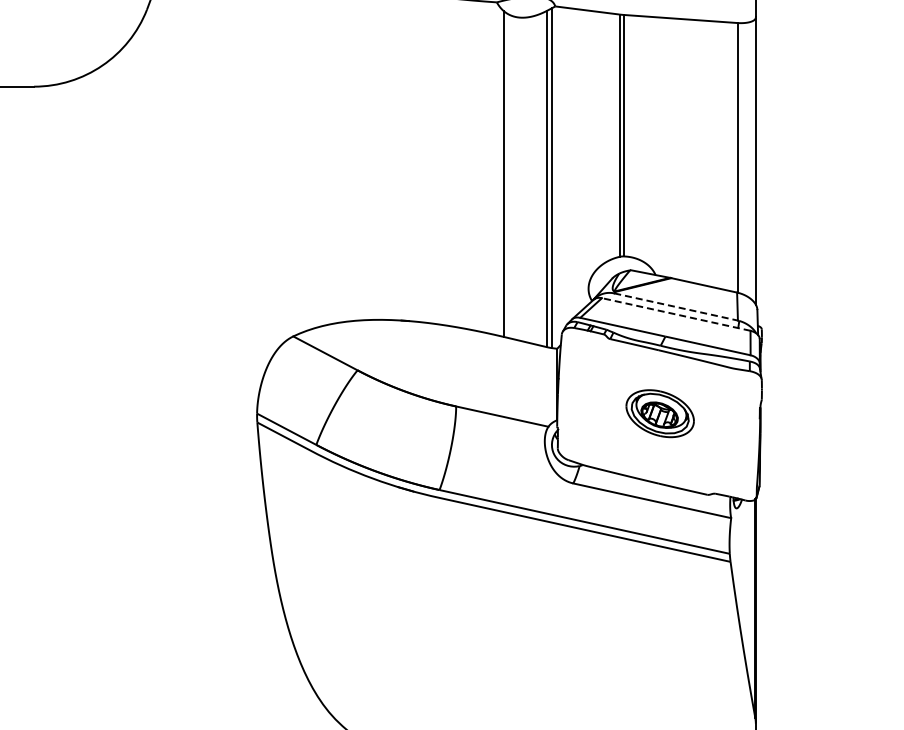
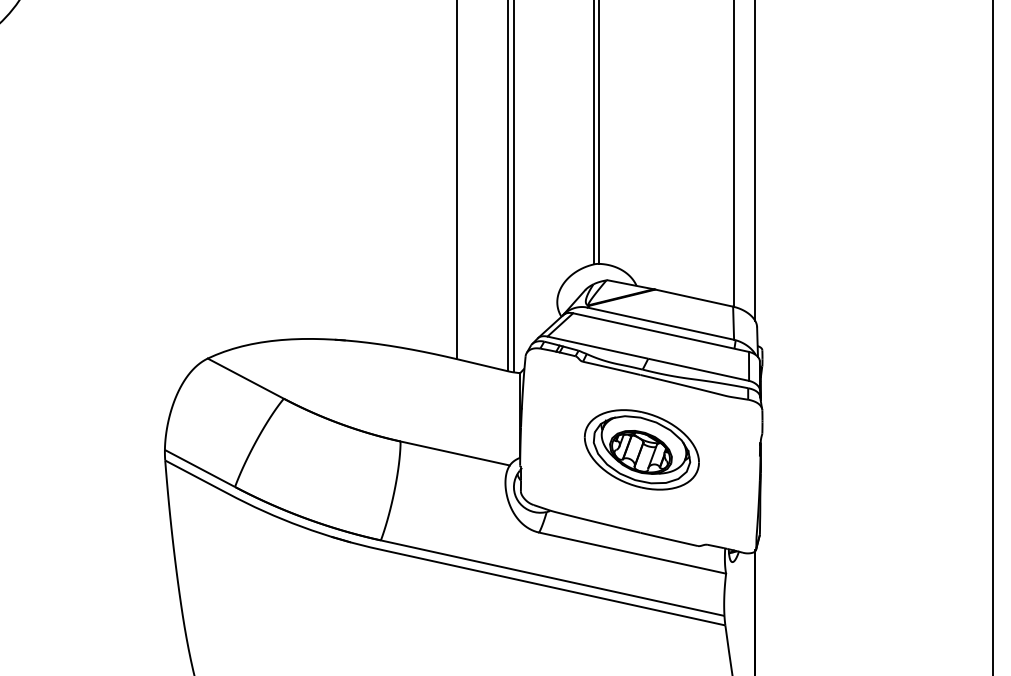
line: (676, 307) -> (661, 324), dashed -> solid
line: (675, 314) -> (660, 332), dashed -> solid
part: (660, 413) -> (642, 449), size x1.43

